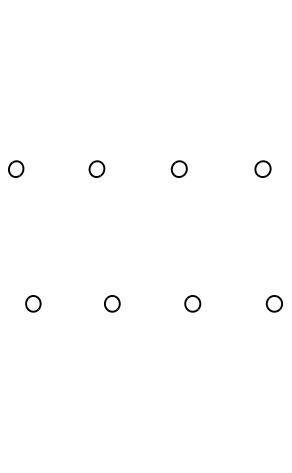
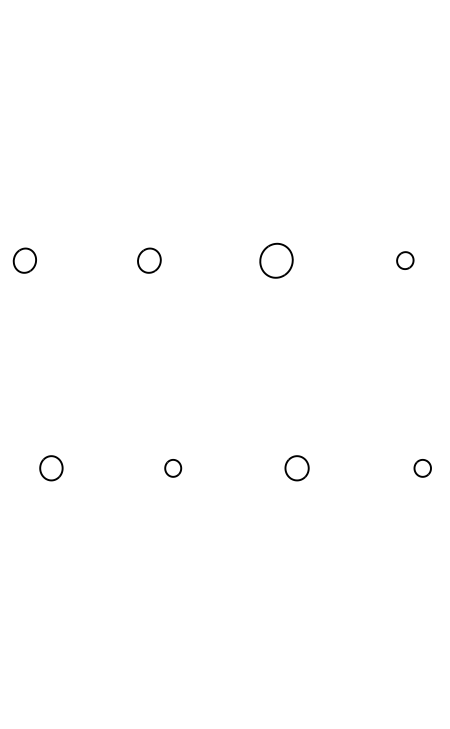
part: (178, 168) -> (275, 259), size x1.4
part: (262, 168) -> (404, 259), size x0.7
part: (112, 303) -> (173, 467), size x0.7
part: (273, 303) -> (421, 467), size x0.7

